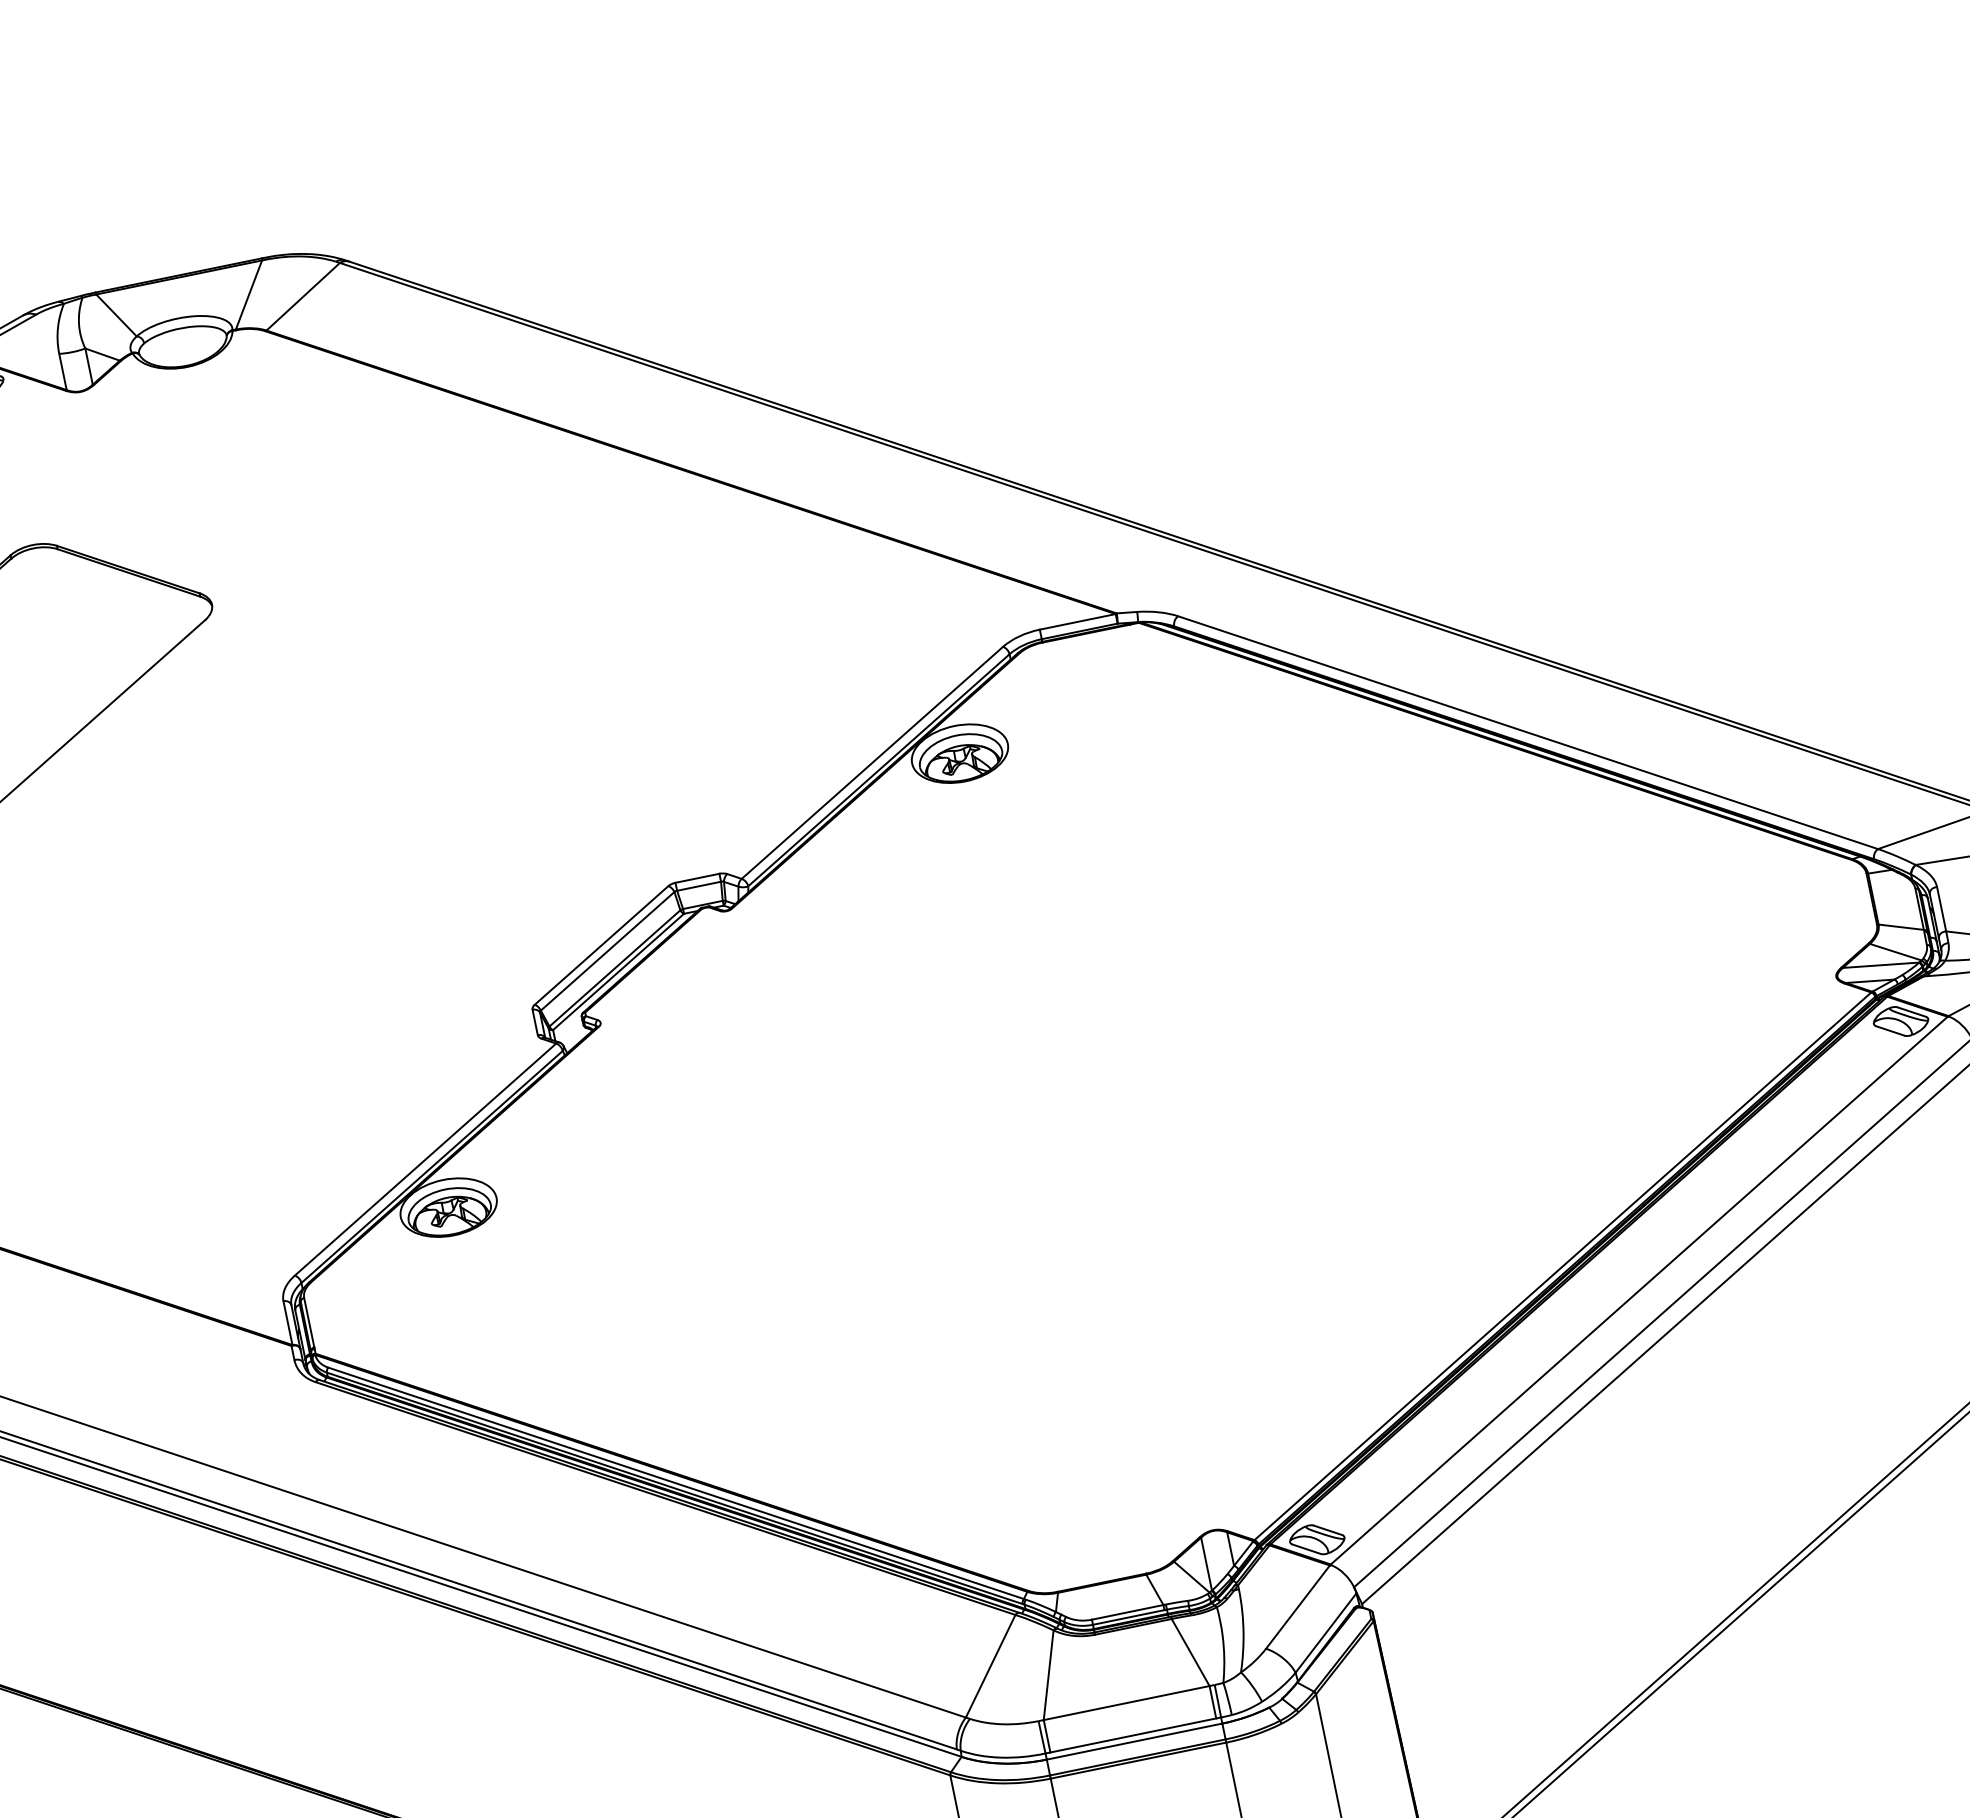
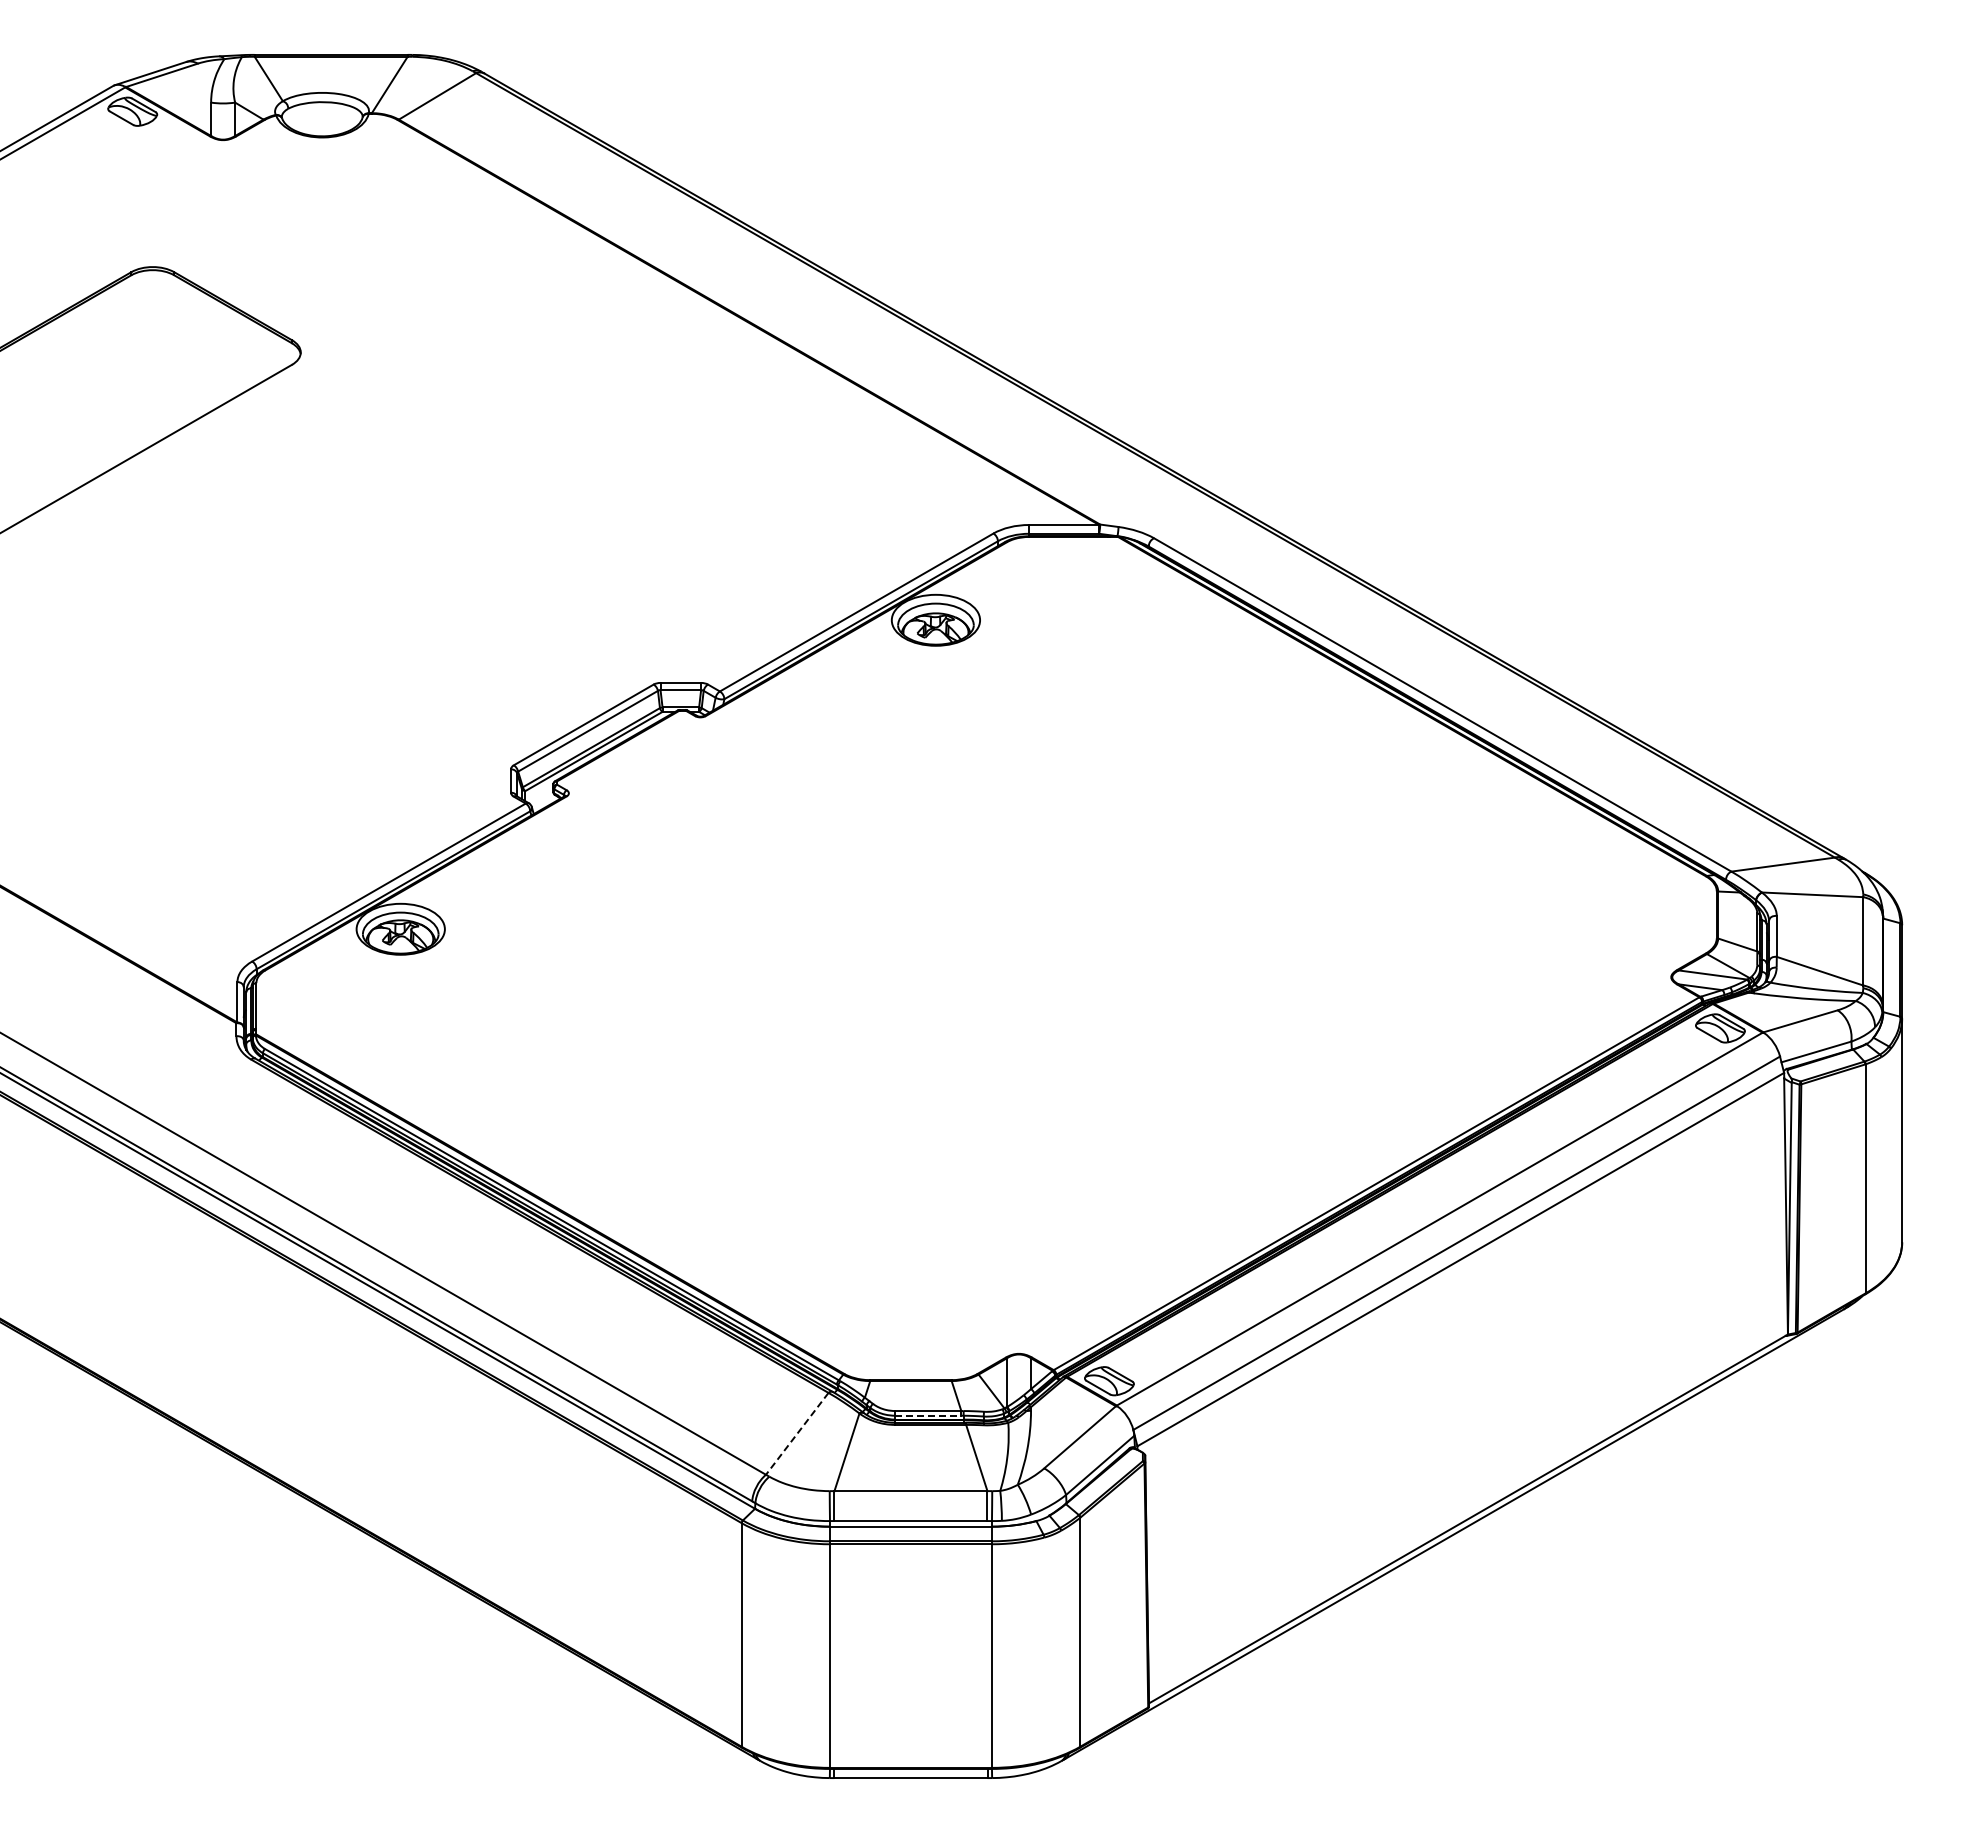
line: (1128, 1617) -> (928, 1415), solid -> dashed
line: (990, 1665) -> (797, 1433), solid -> dashed

